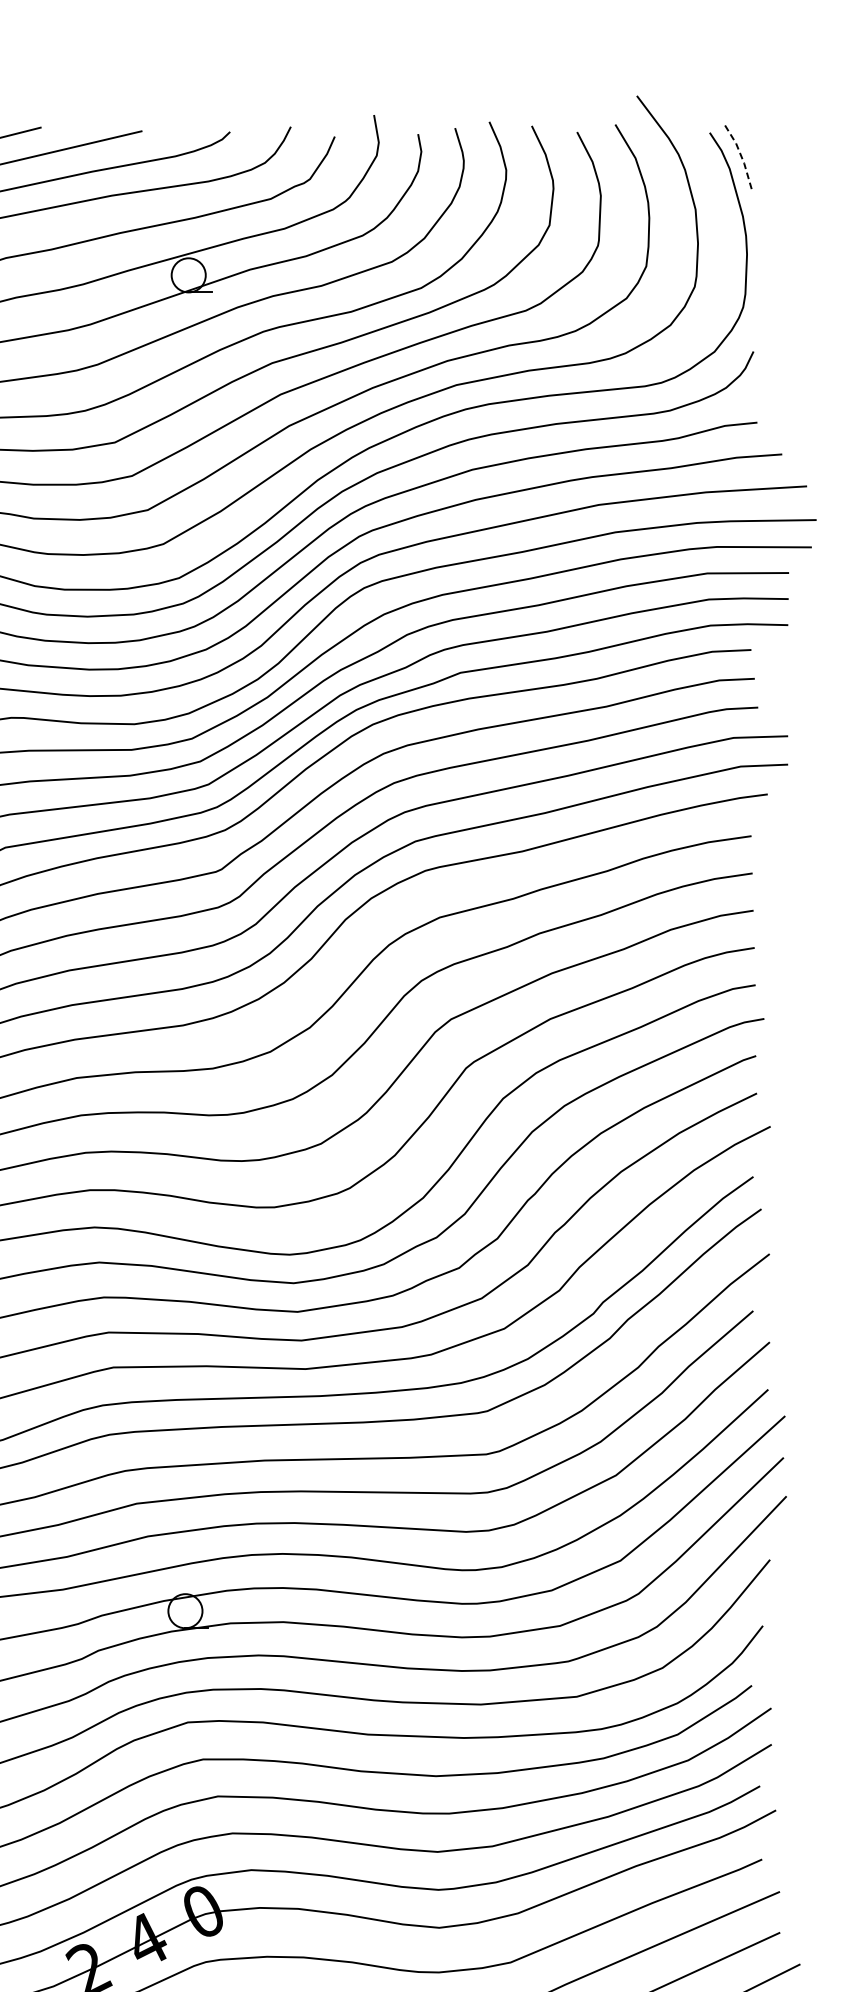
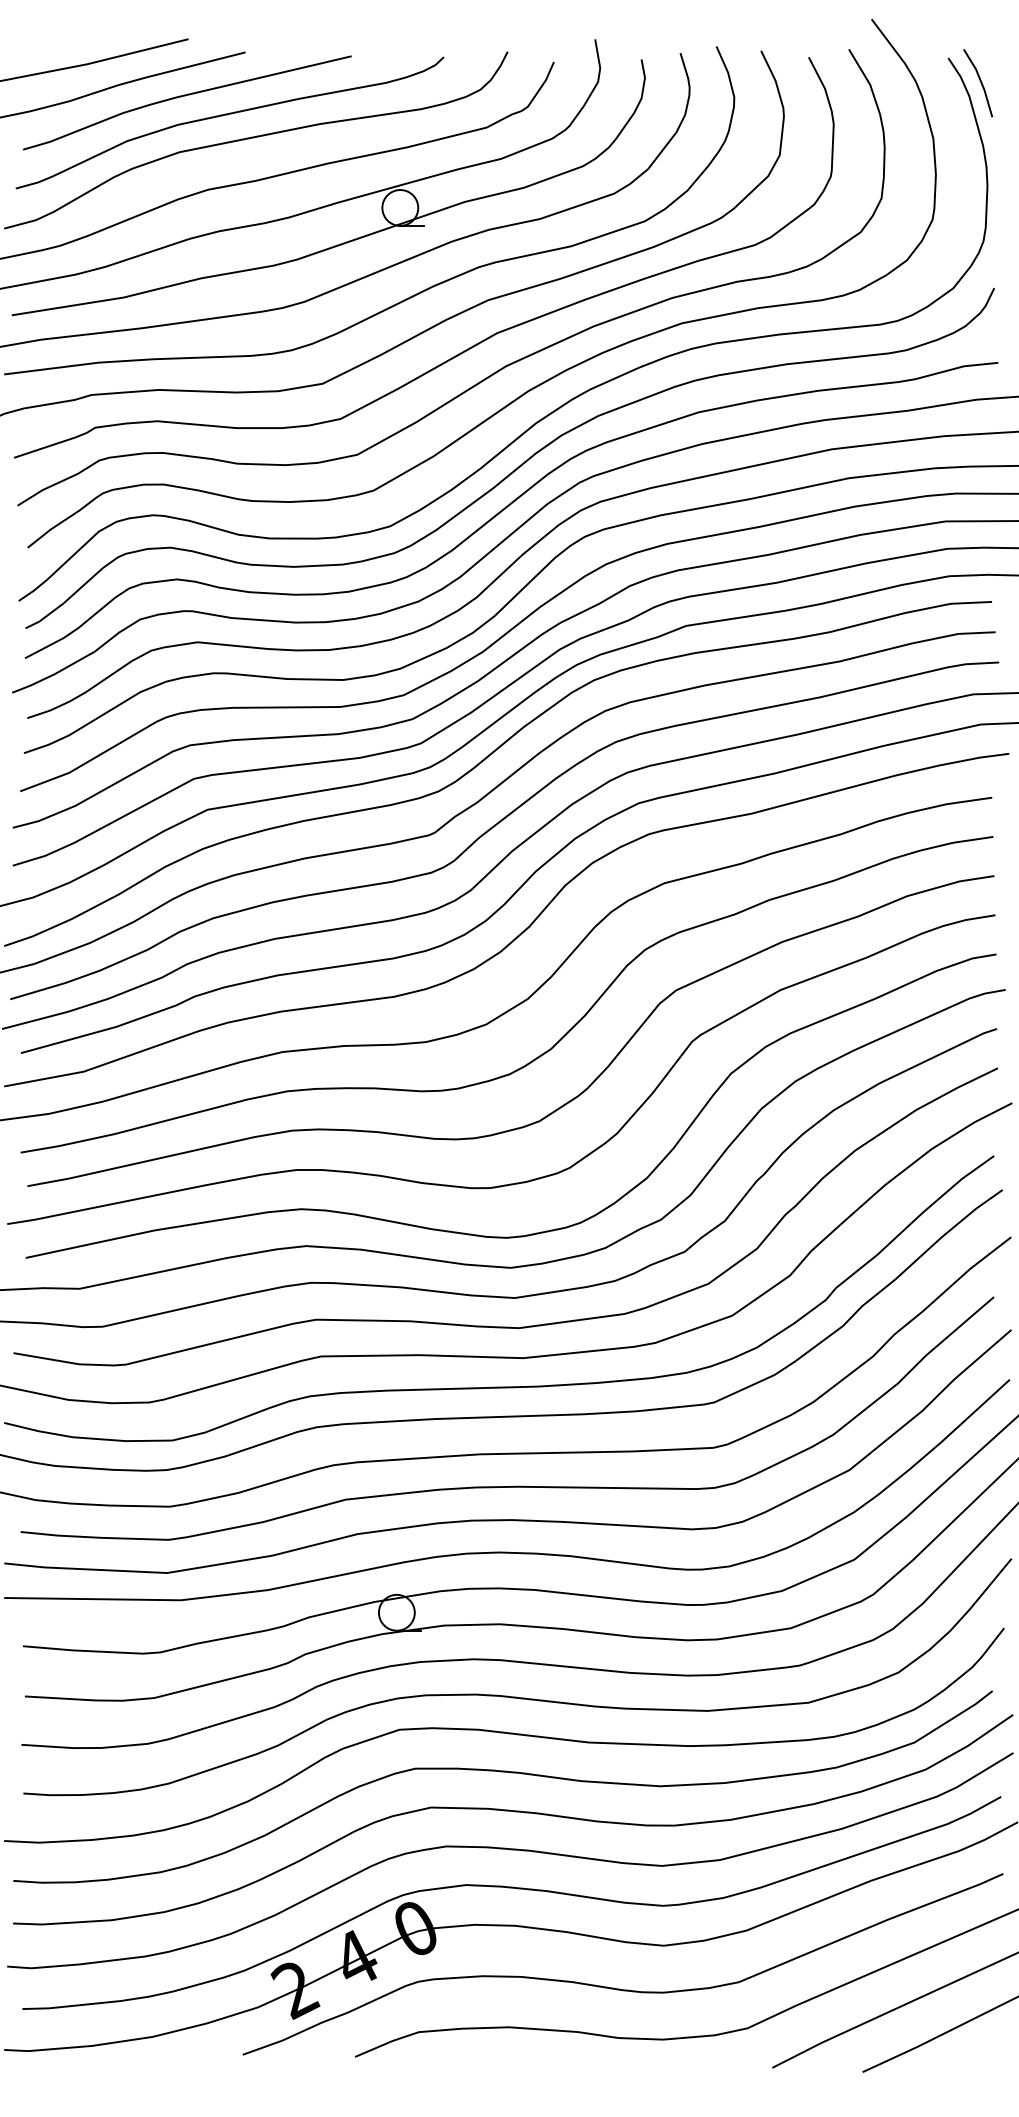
line: (741, 155) -> (981, 81), dashed -> solid

